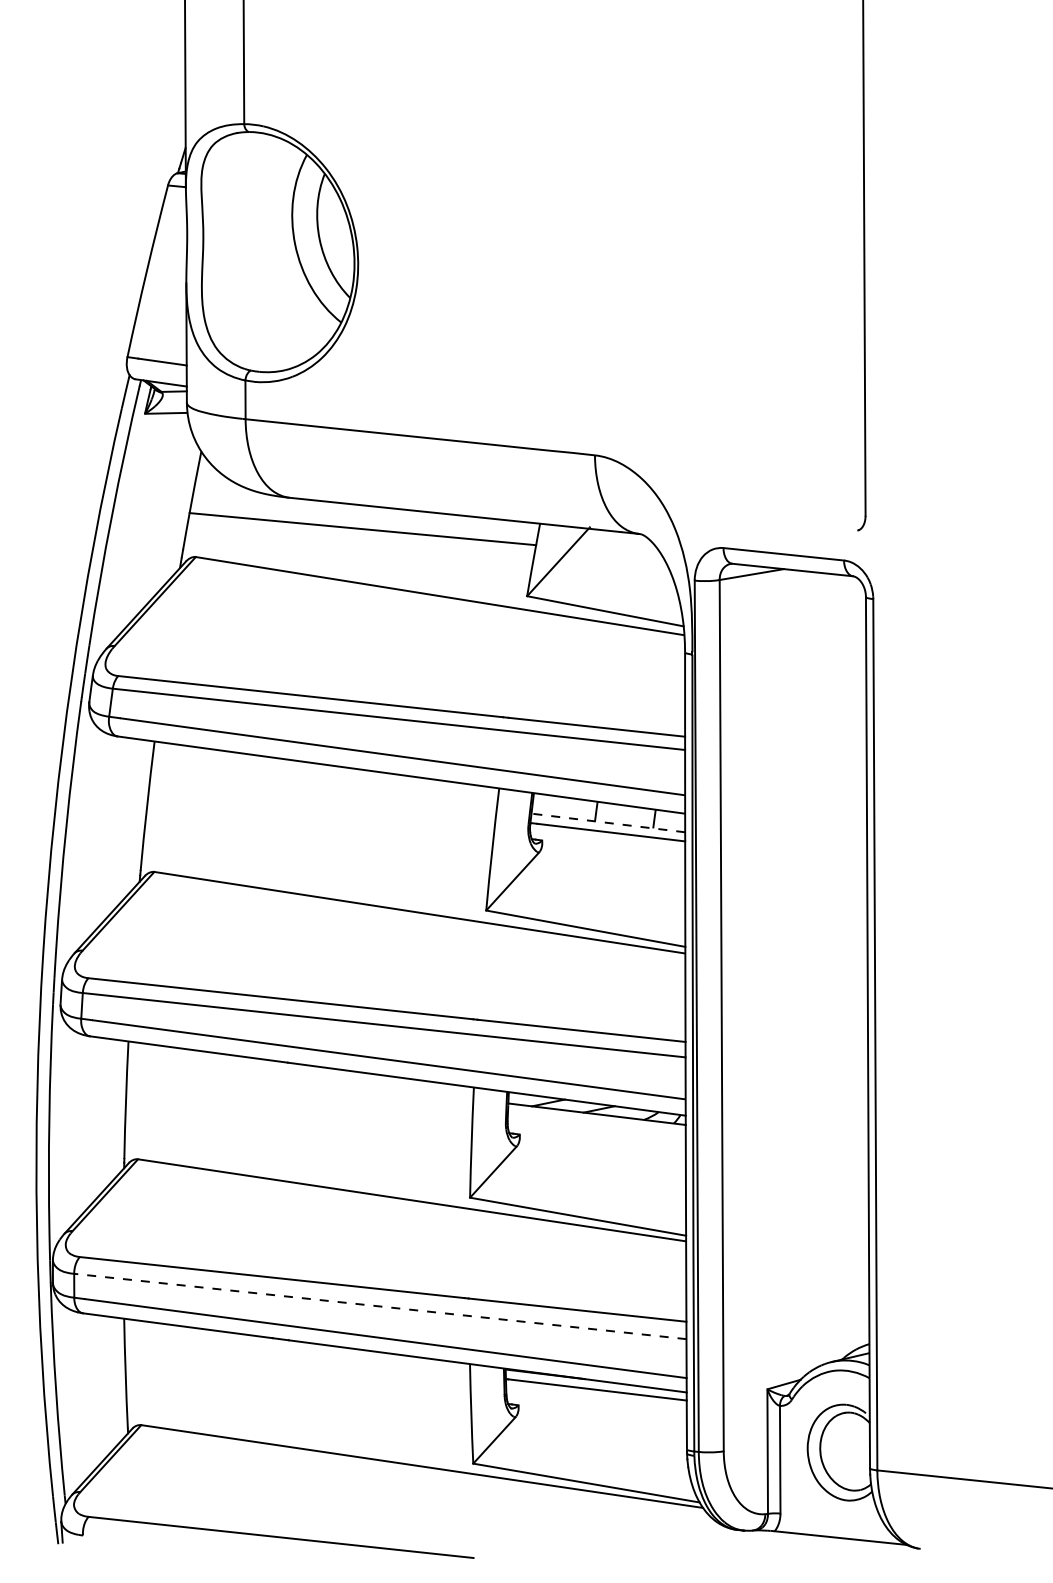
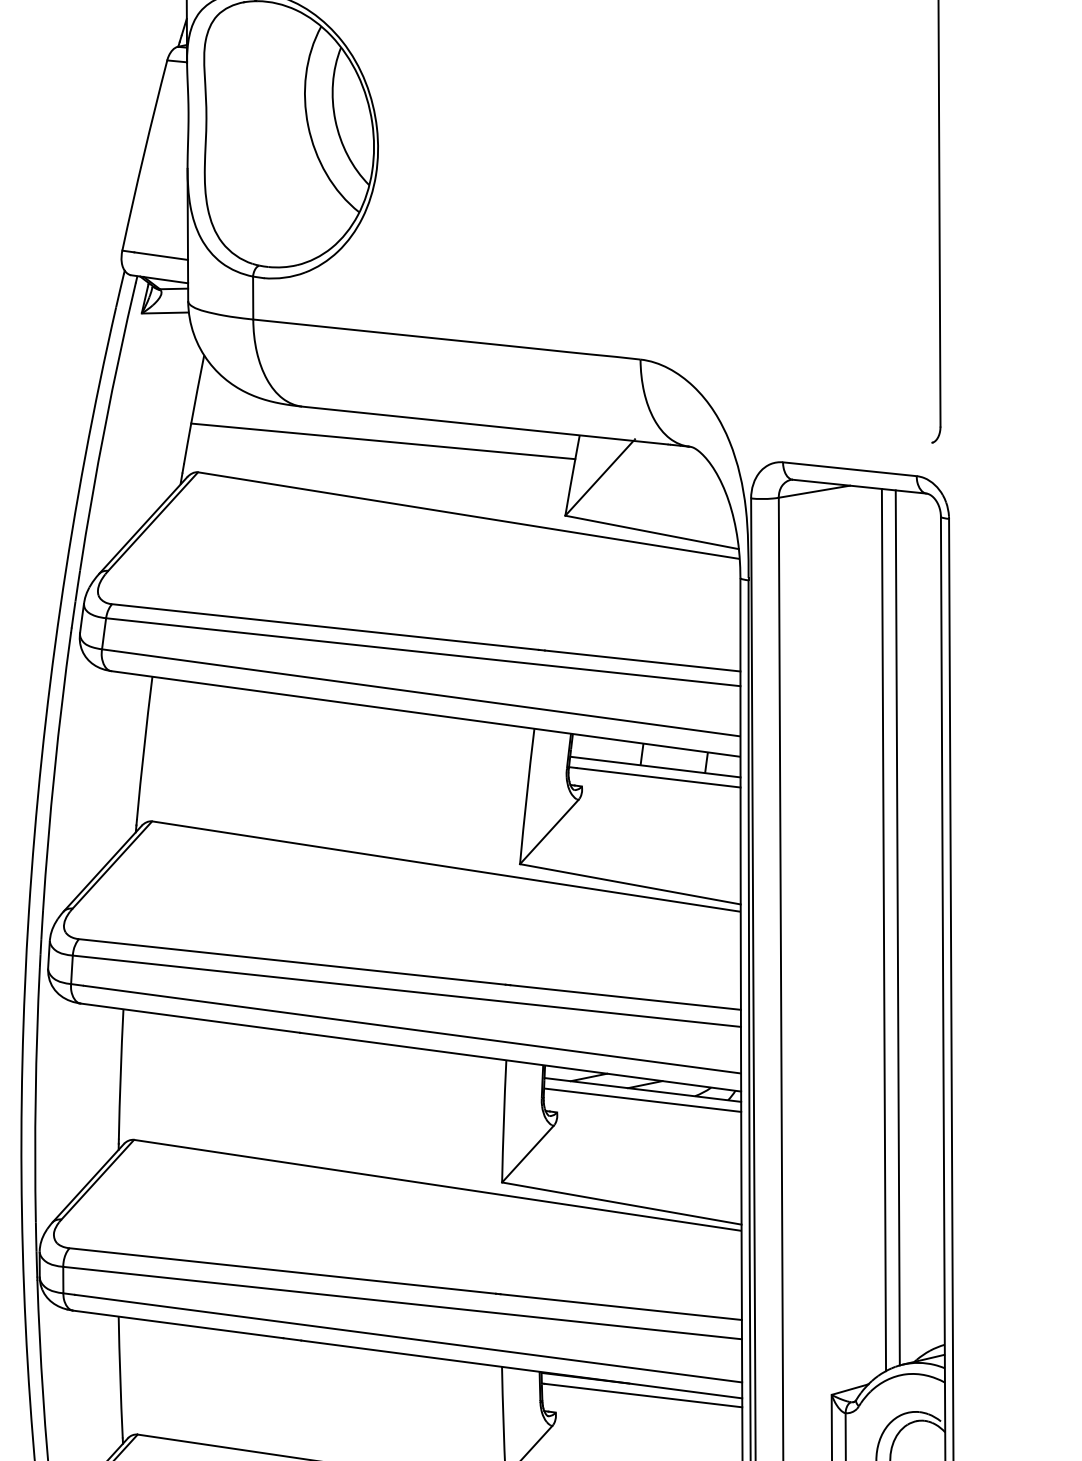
line: (607, 822) -> (654, 766), dashed -> solid
line: (826, 967) -> (897, 927), added
line: (814, 969) -> (883, 929), added
line: (596, 1123) -> (642, 1100), added
line: (380, 1306) -> (402, 1303), dashed -> solid

